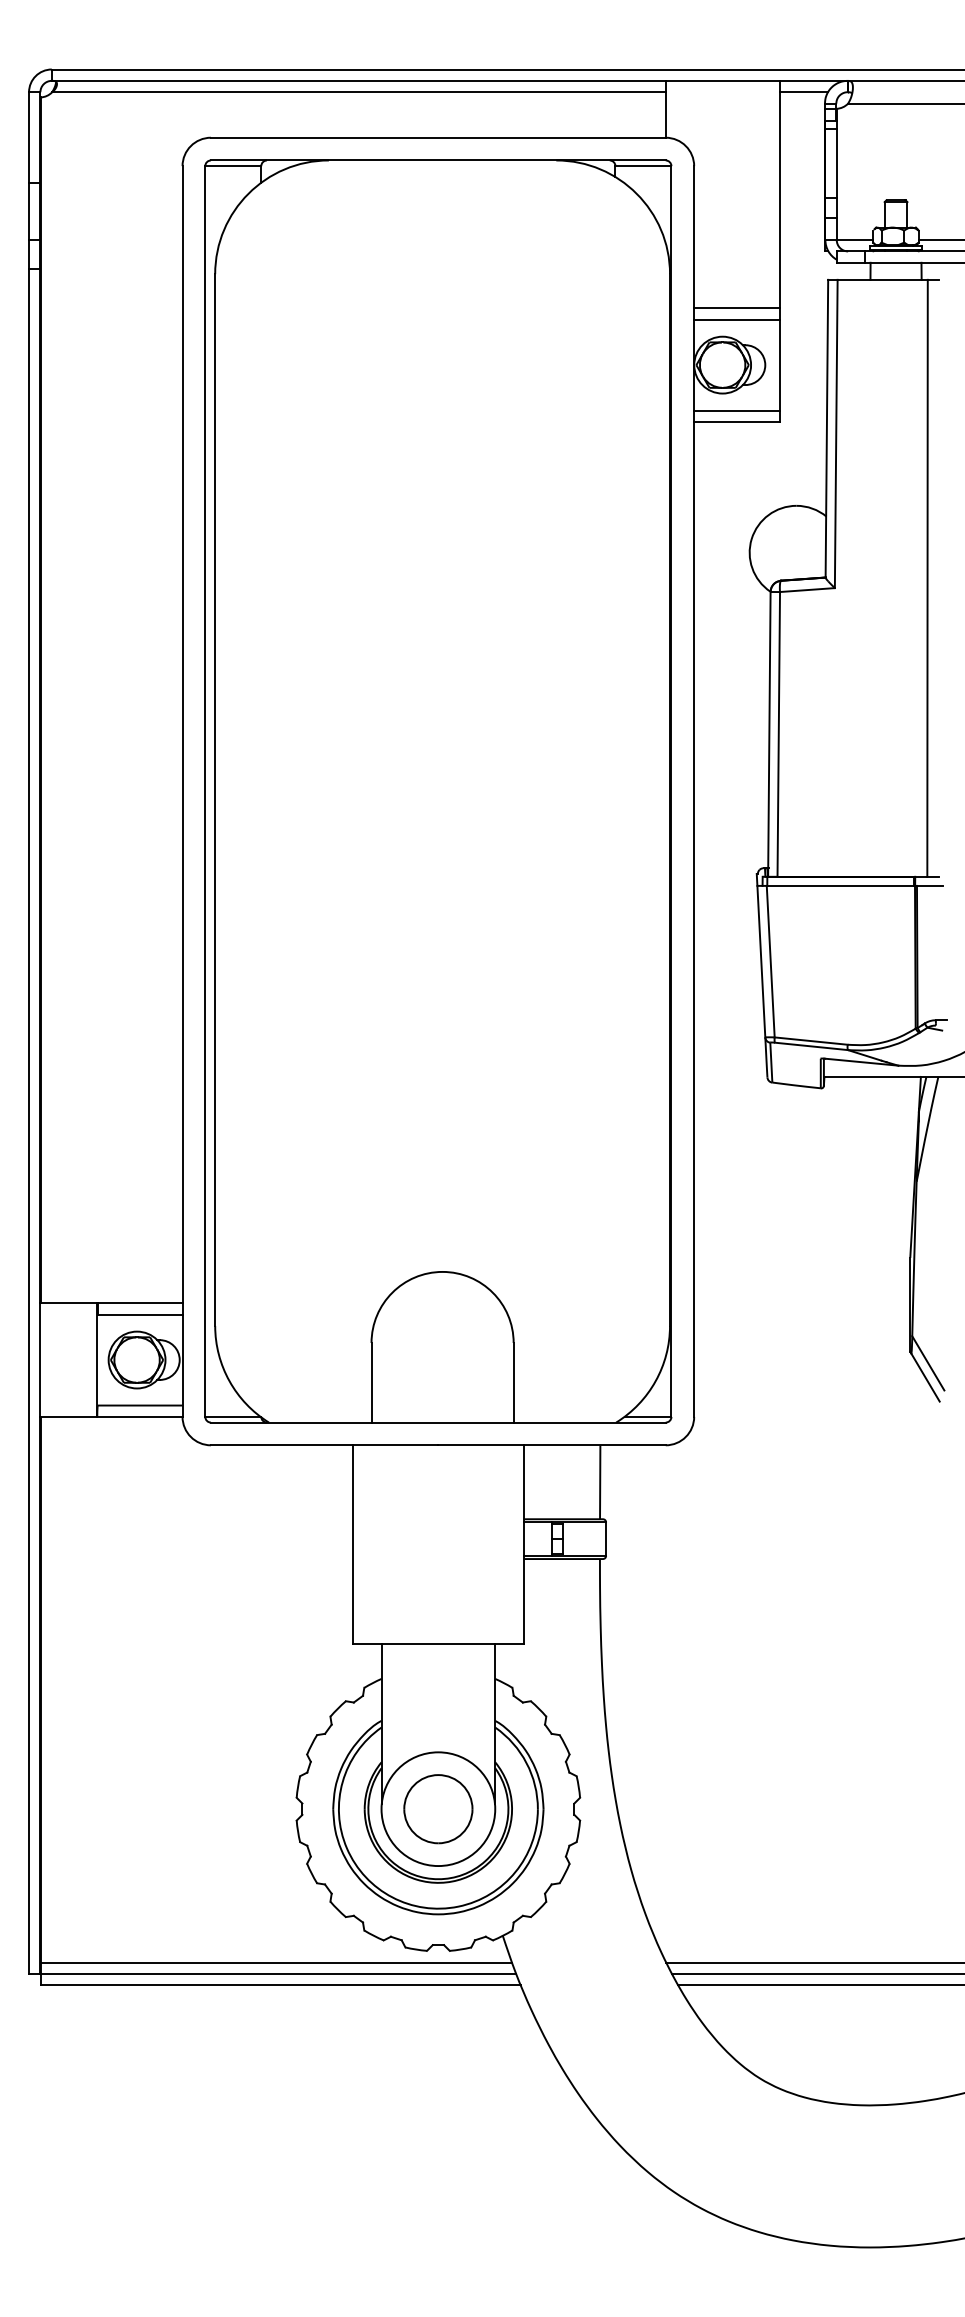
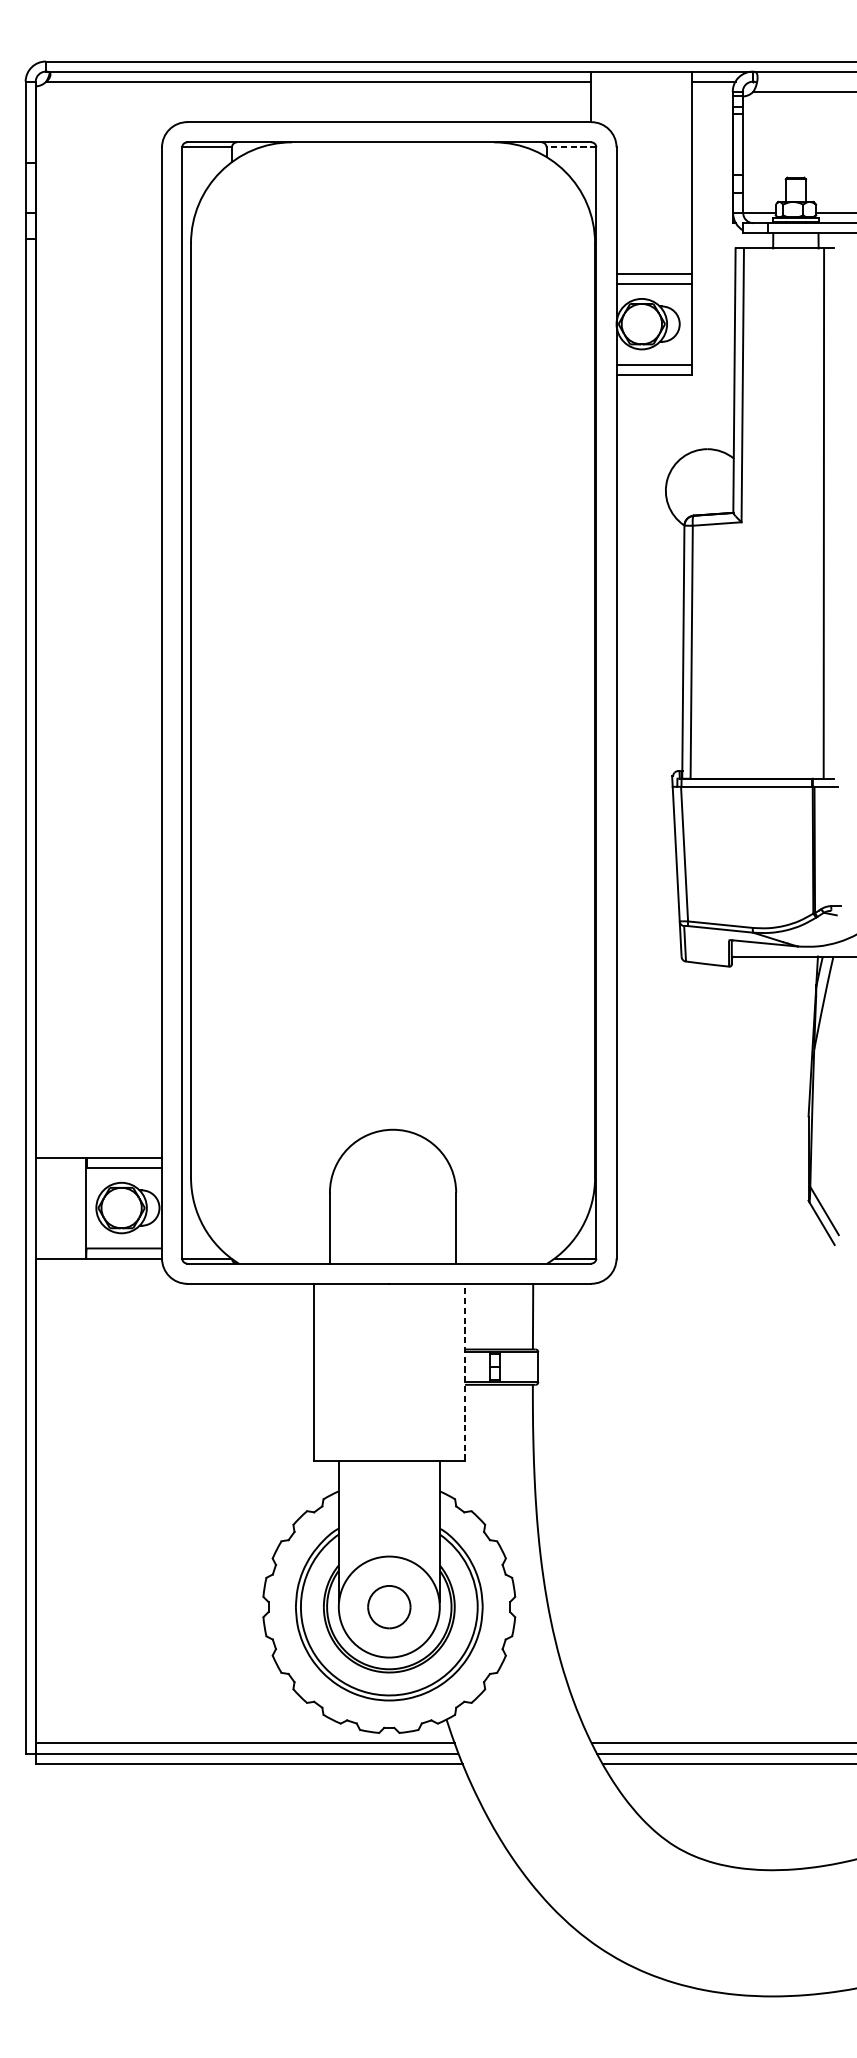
line: (643, 166) -> (571, 147), solid -> dashed
line: (523, 1544) -> (464, 1371), solid -> dashed
part: (438, 1809) -> (389, 1607), size x0.7

